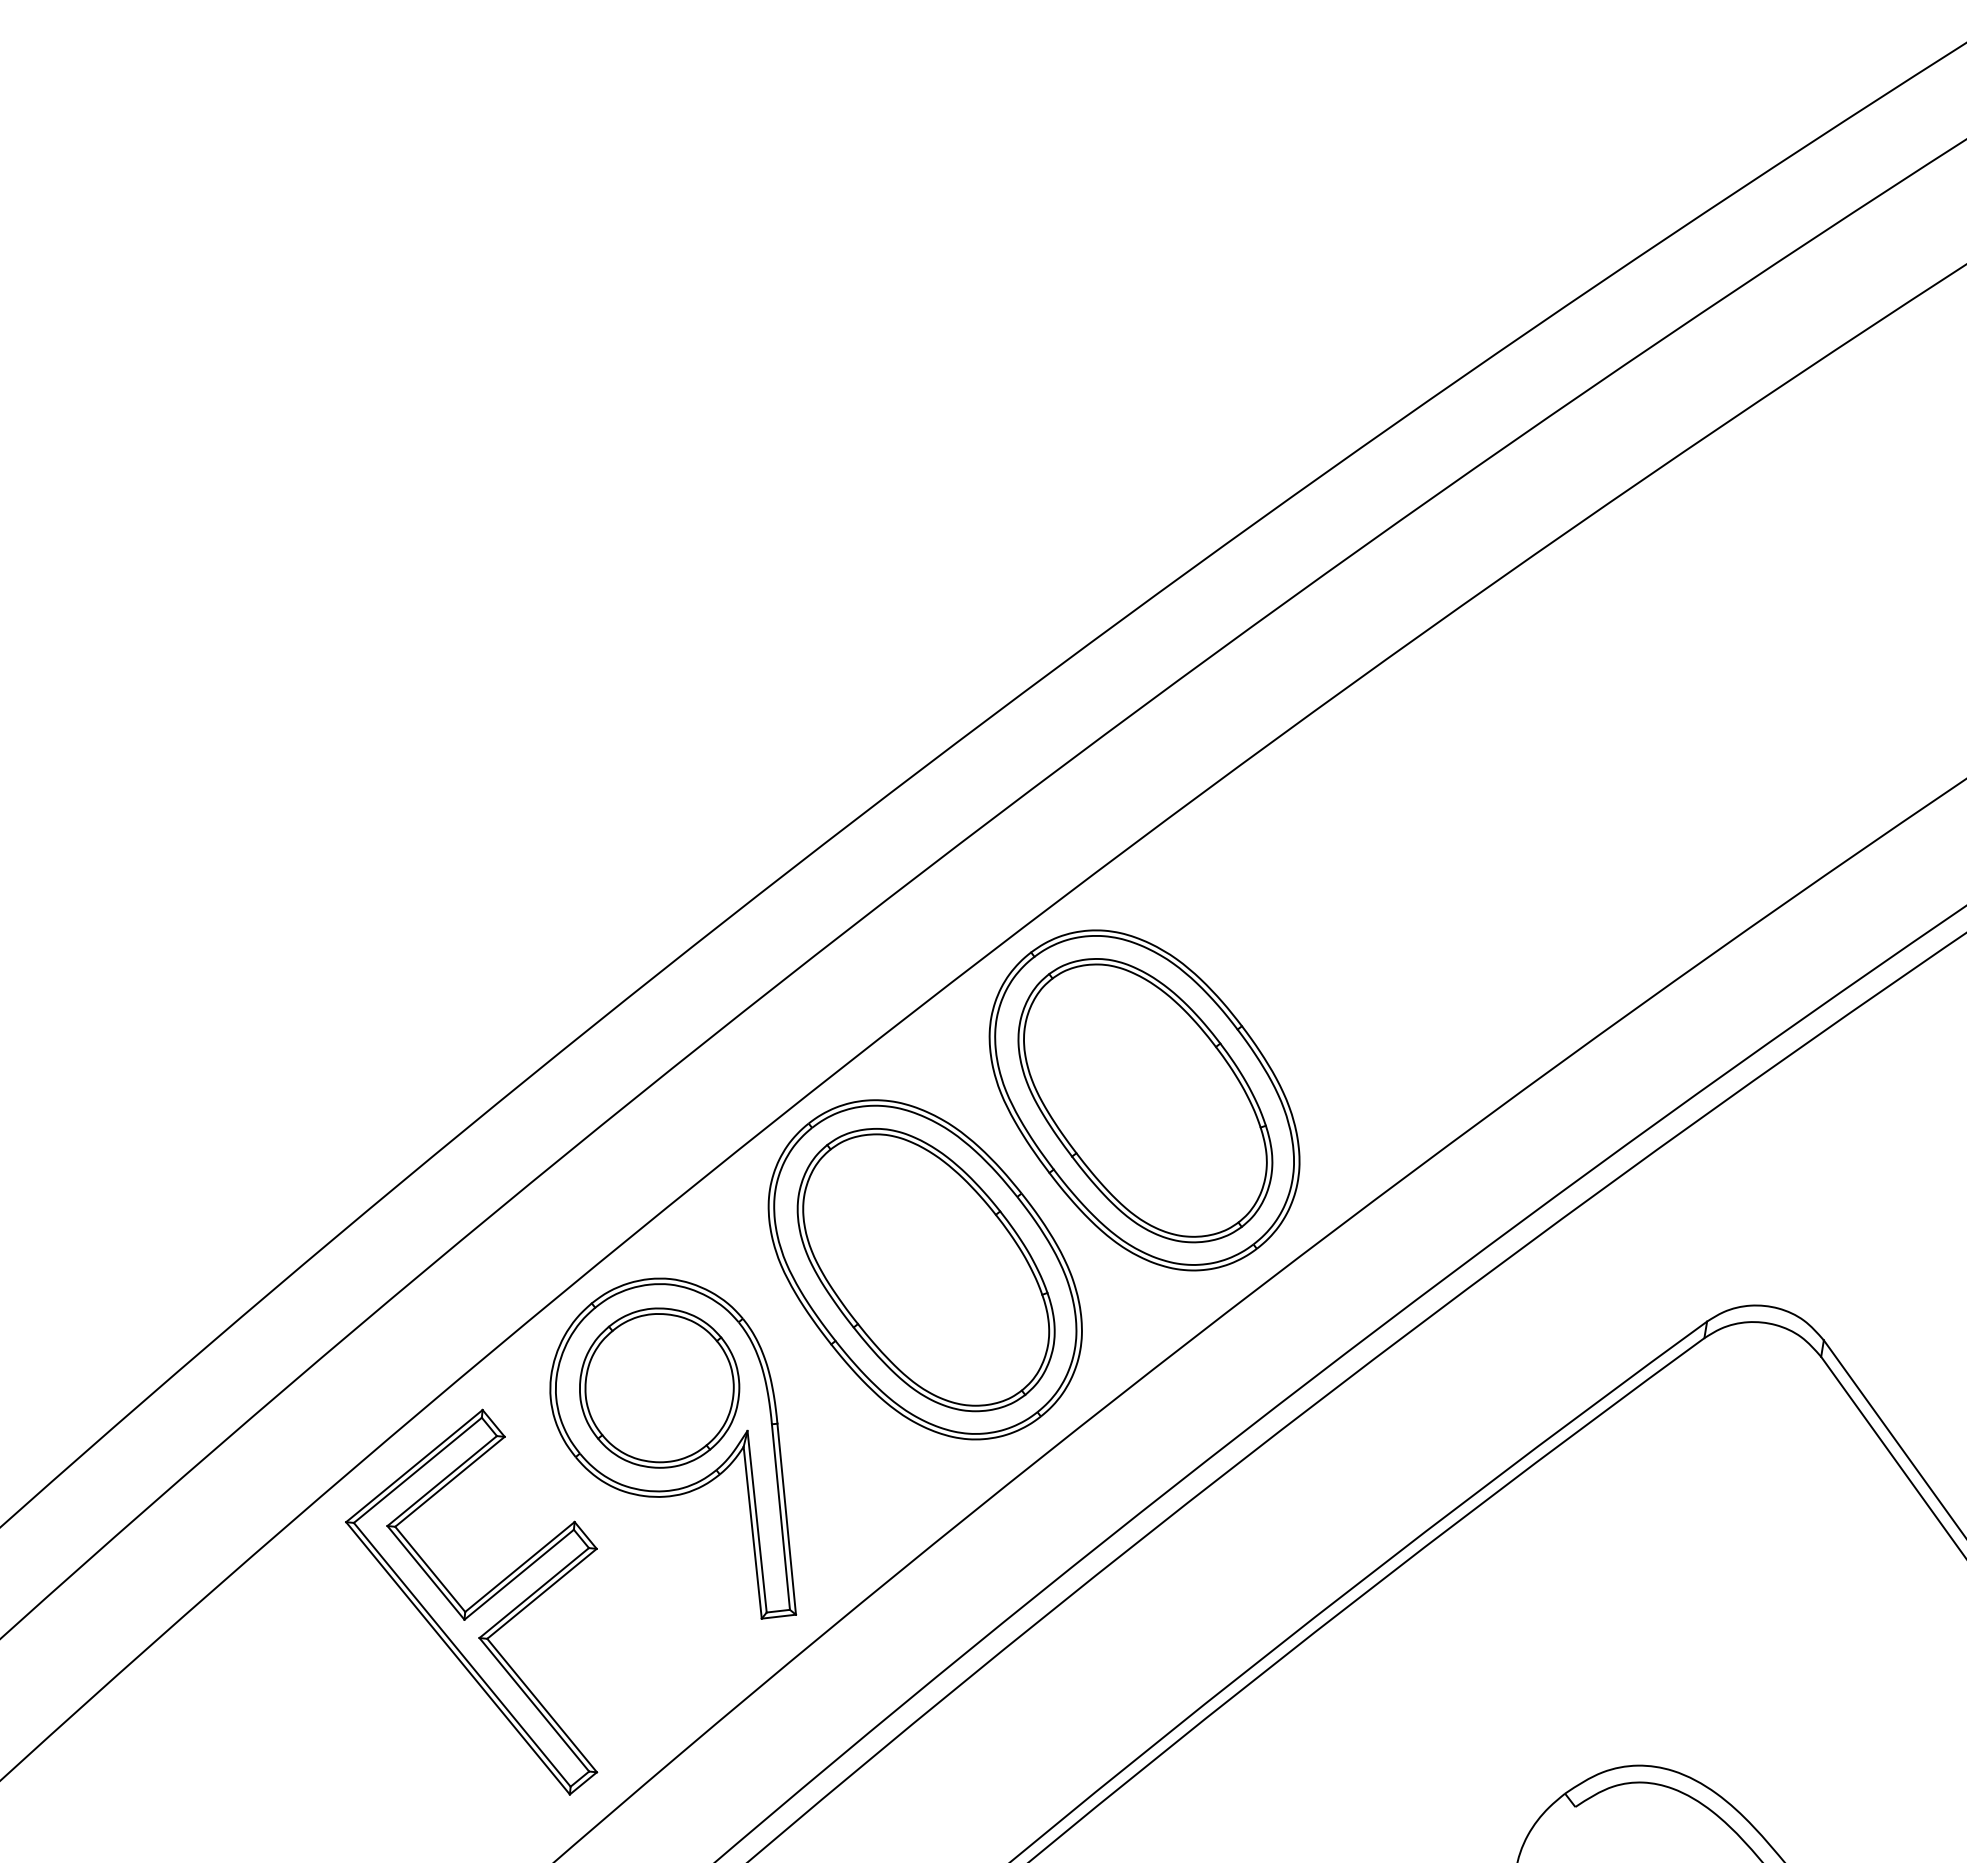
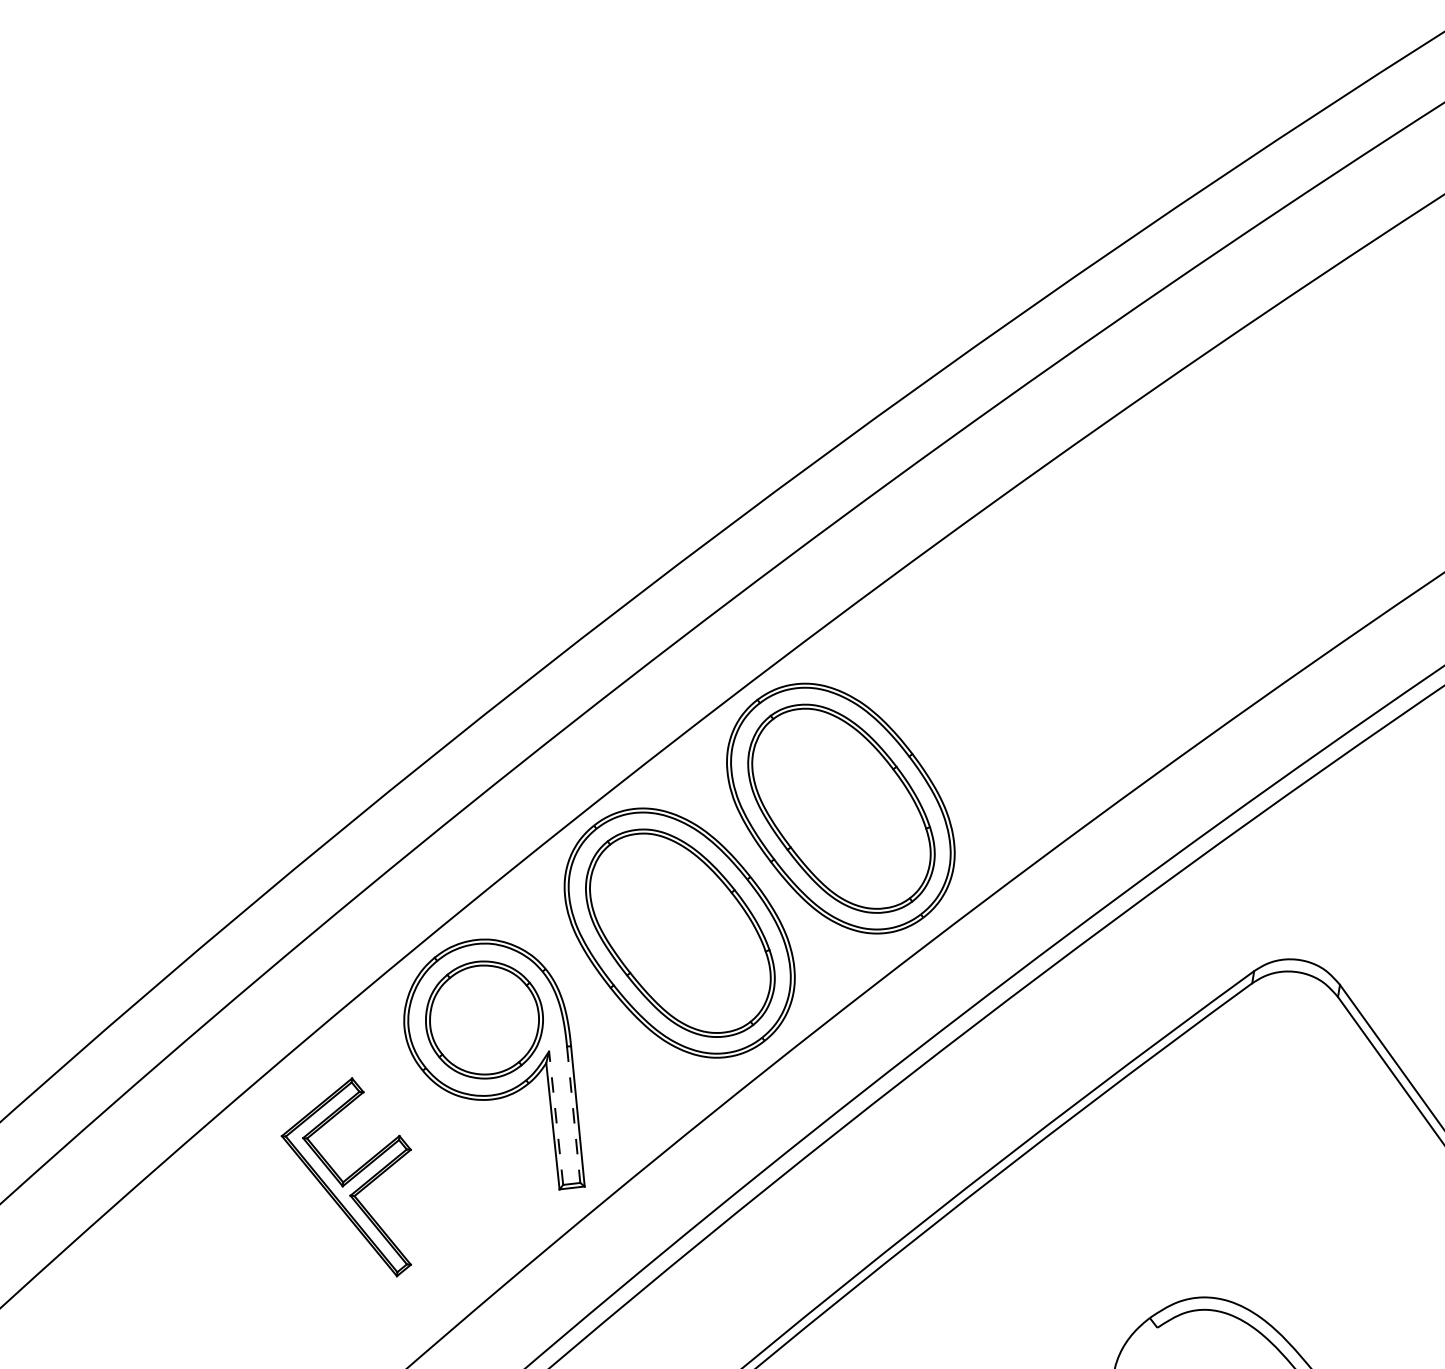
line: (781, 1517) -> (574, 1115), solid -> dashed
line: (757, 1521) -> (556, 1118), solid -> dashed
part: (471, 1601) -> (346, 1176), size x0.7

